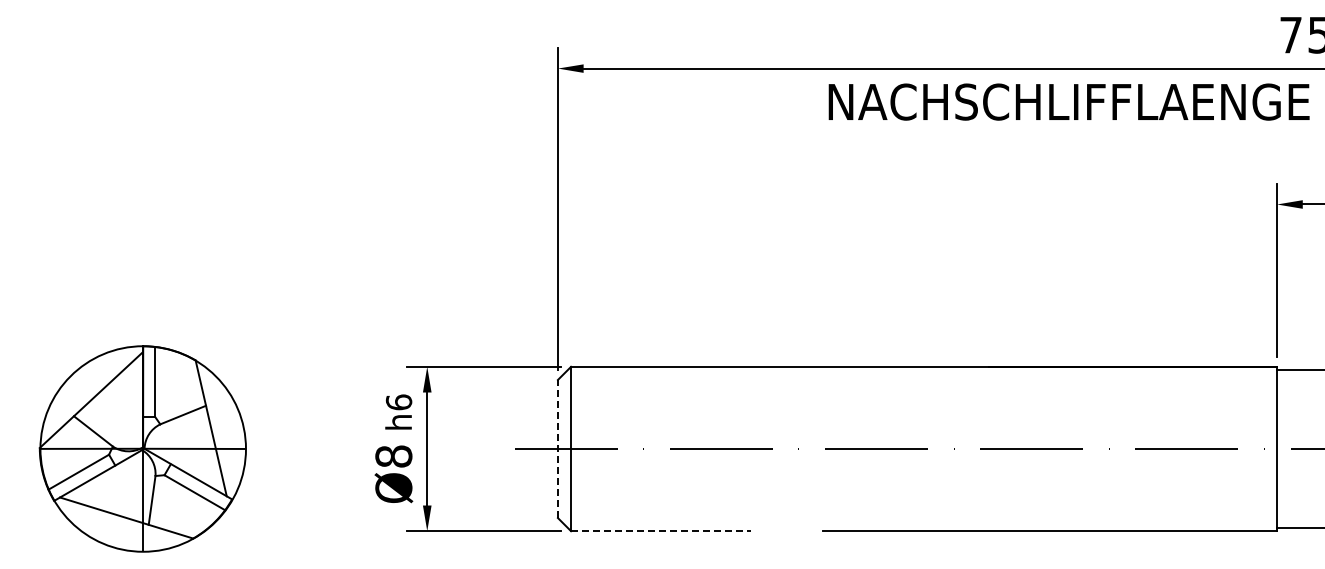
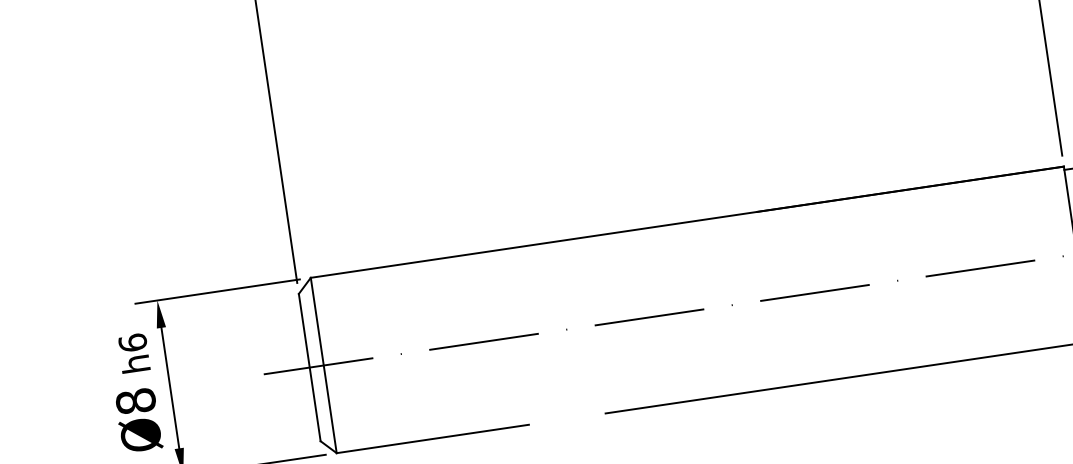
line: (557, 448) -> (309, 367), dashed -> solid
line: (661, 531) -> (433, 439), dashed -> solid

